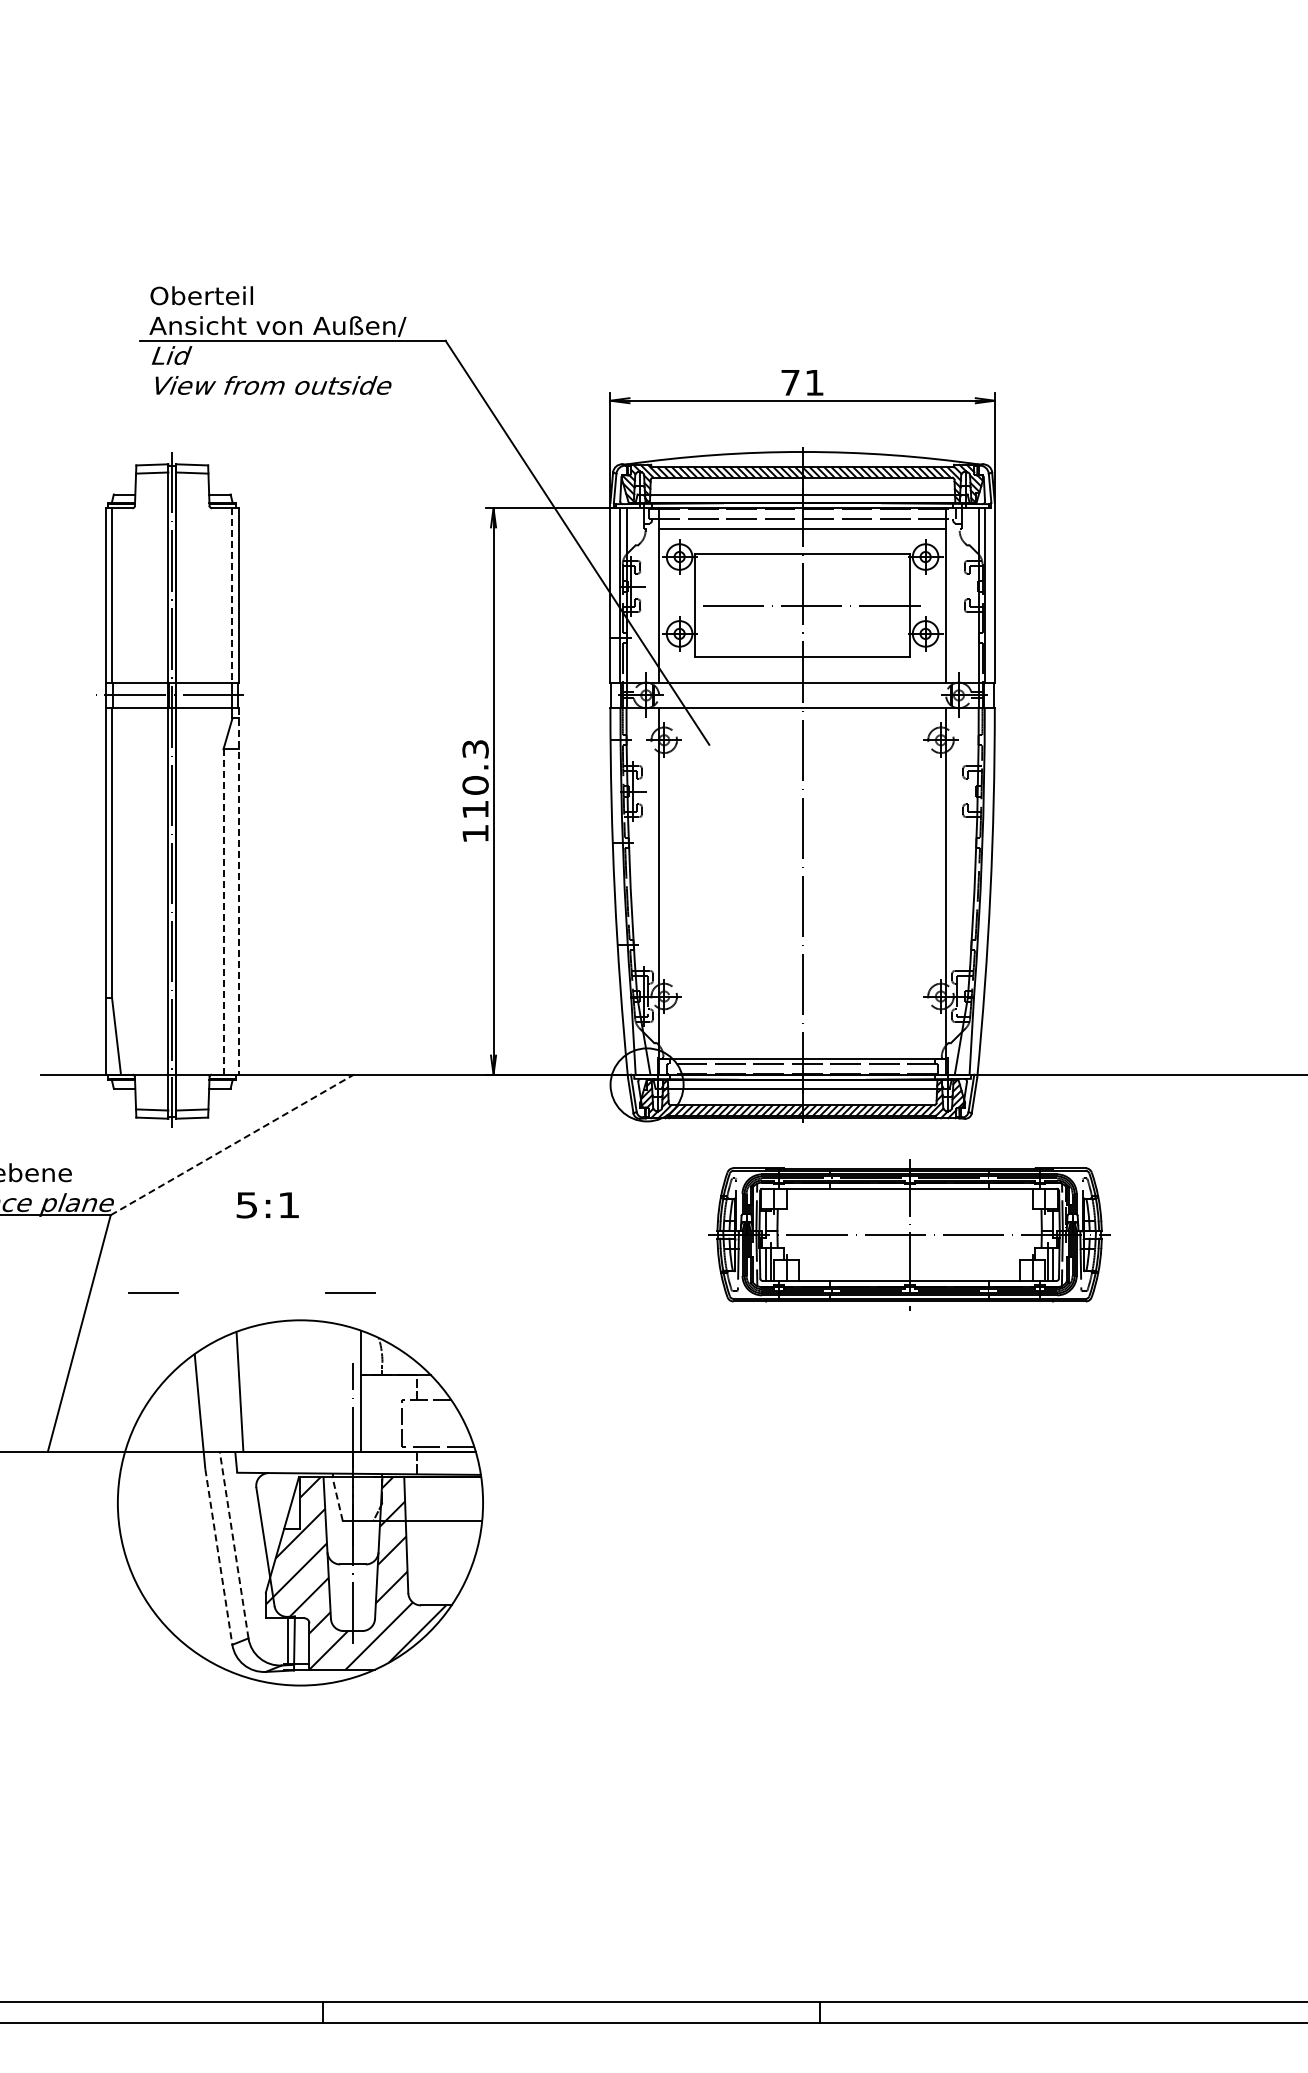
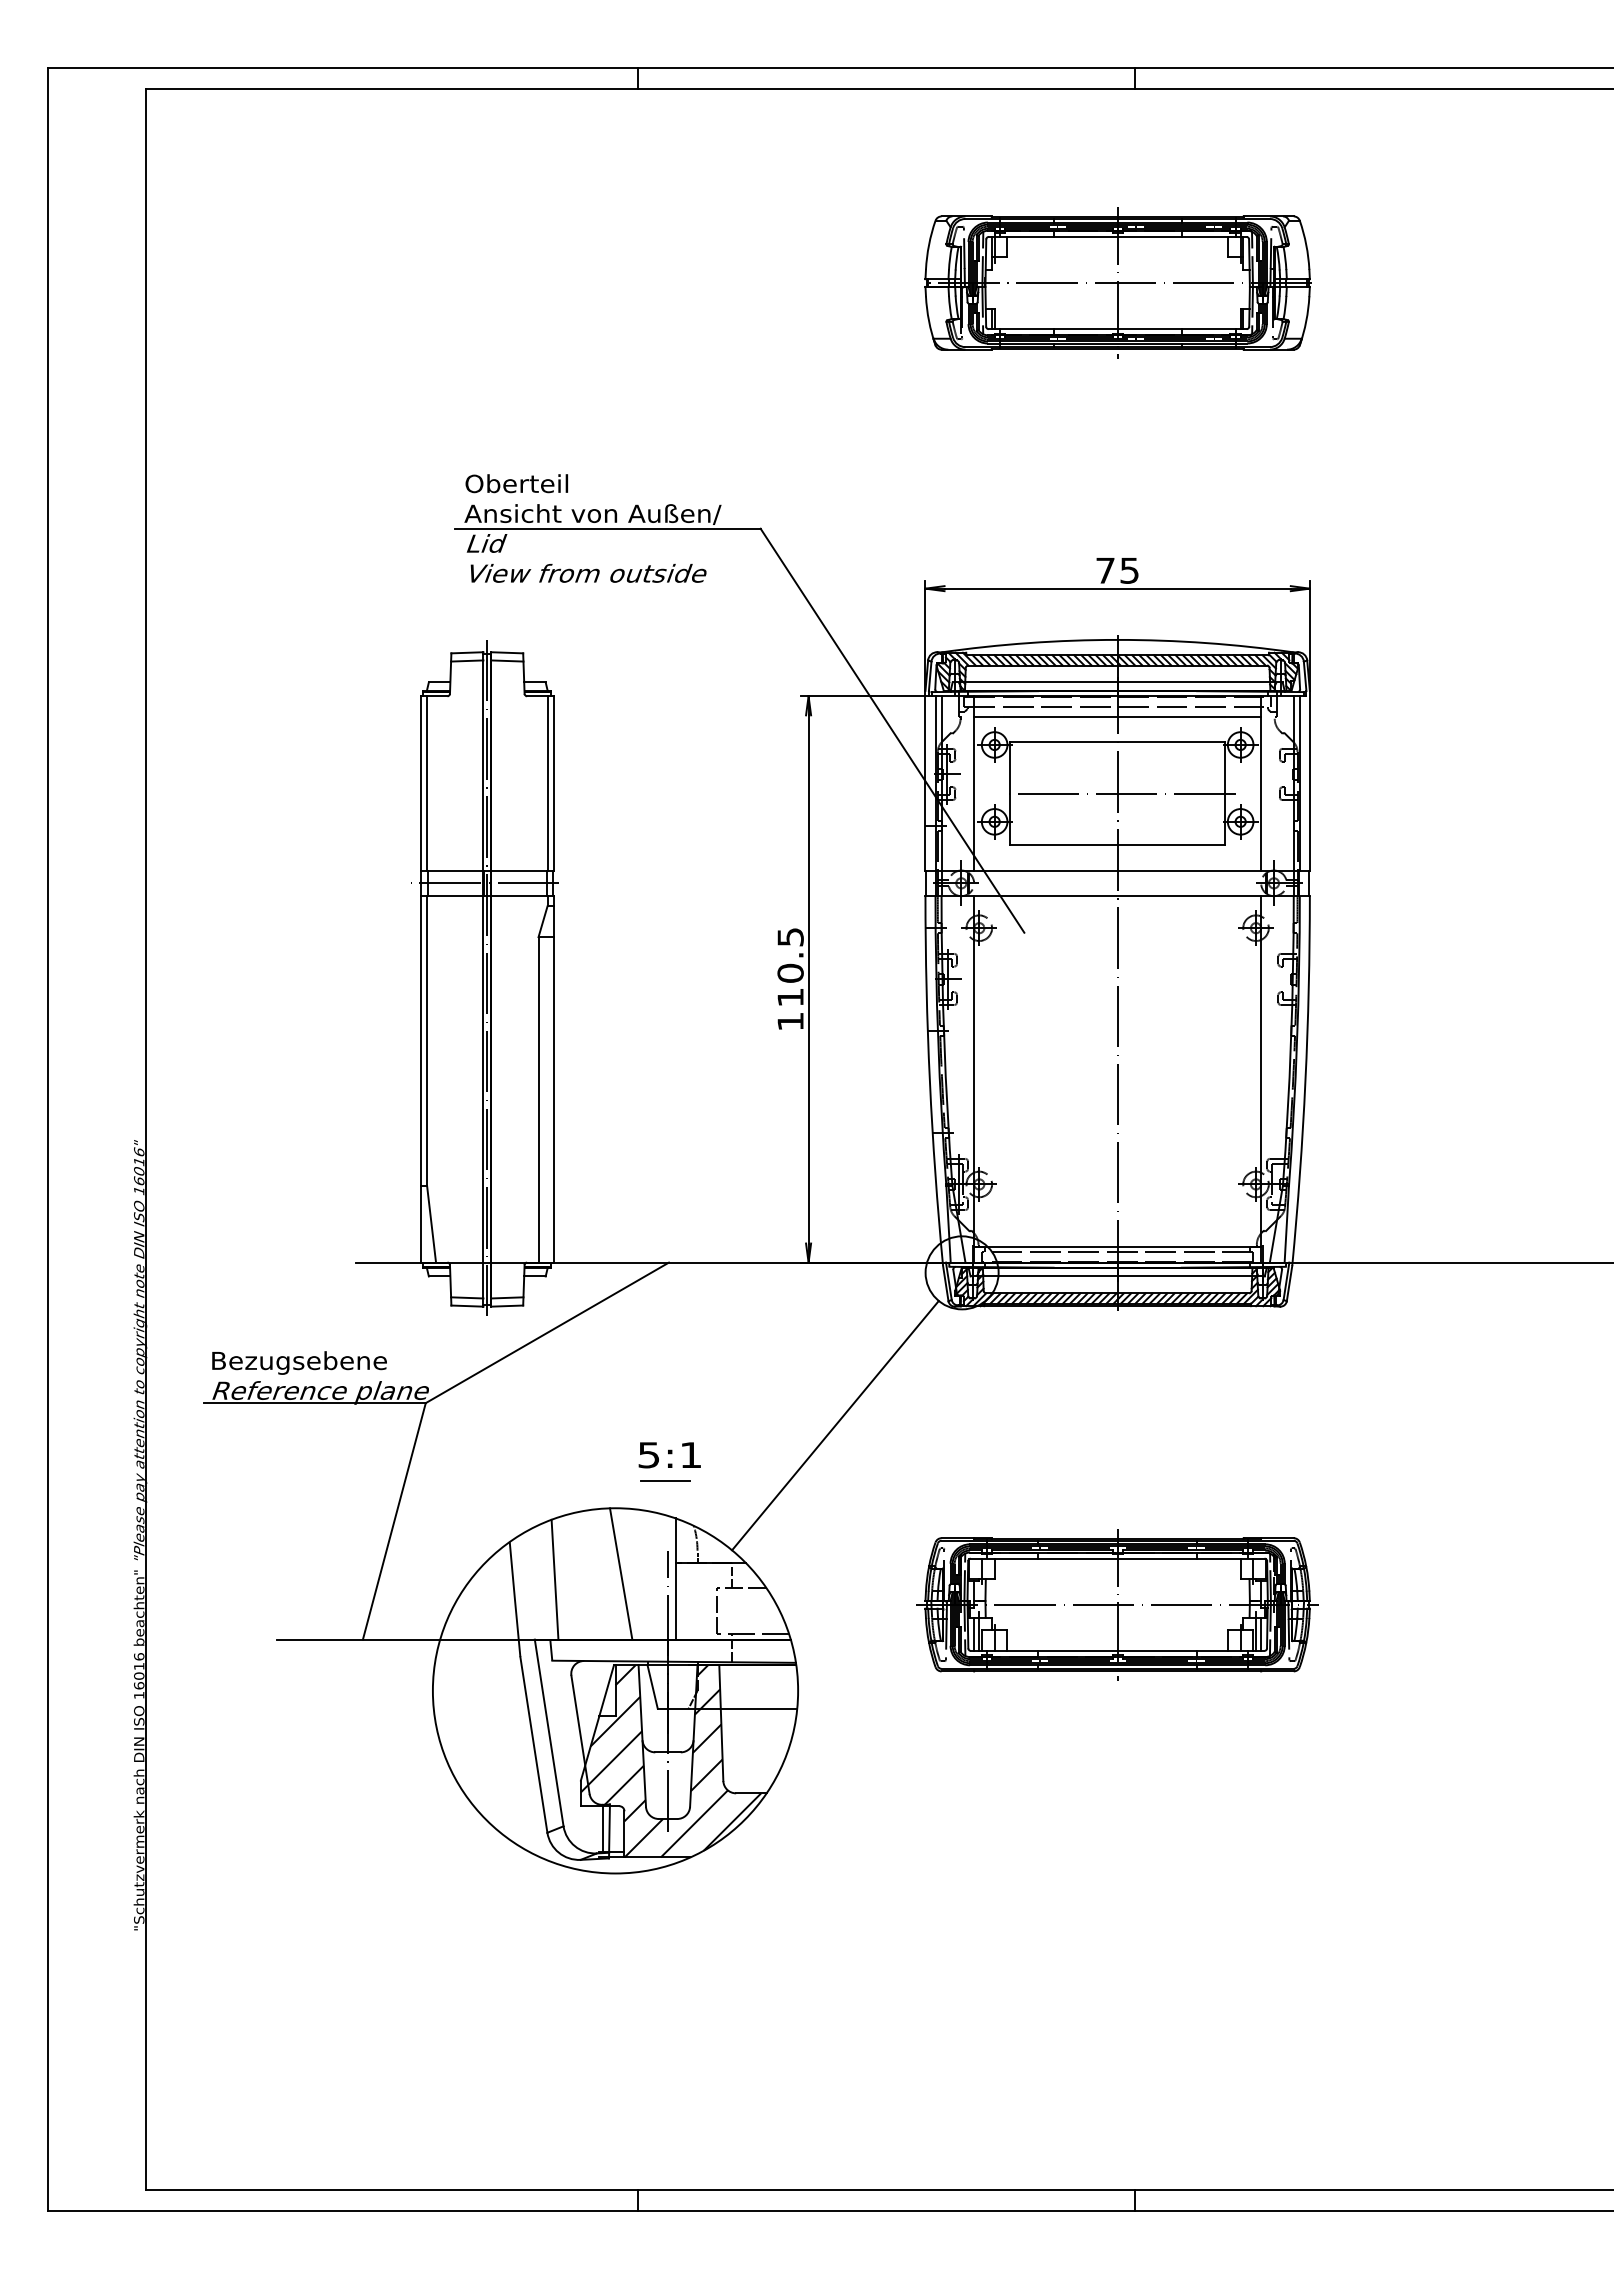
part: (802, 94) -> (1117, 282), added
text: (814, 382) -> (1129, 570), 71 -> 75
line: (232, 595) -> (547, 783), dashed -> solid
text: (475, 748) -> (790, 936), 110.3 -> 110.5
line: (238, 891) -> (553, 1079), dashed -> solid
line: (223, 911) -> (538, 1099), dashed -> solid
line: (232, 1144) -> (547, 1332), dashed -> solid
text: (267, 1205) -> (669, 1455), moved
part: (909, 1234) -> (1117, 1604), moved
line: (520, 1237) -> (835, 1425), added
line: (153, 1292) -> (468, 1480), removed
line: (306, 1385) -> (621, 1573), added
line: (337, 1498) -> (652, 1686), dashed -> solid
line: (234, 1544) -> (549, 1732), dashed -> solid
line: (218, 1556) -> (533, 1744), dashed -> solid

